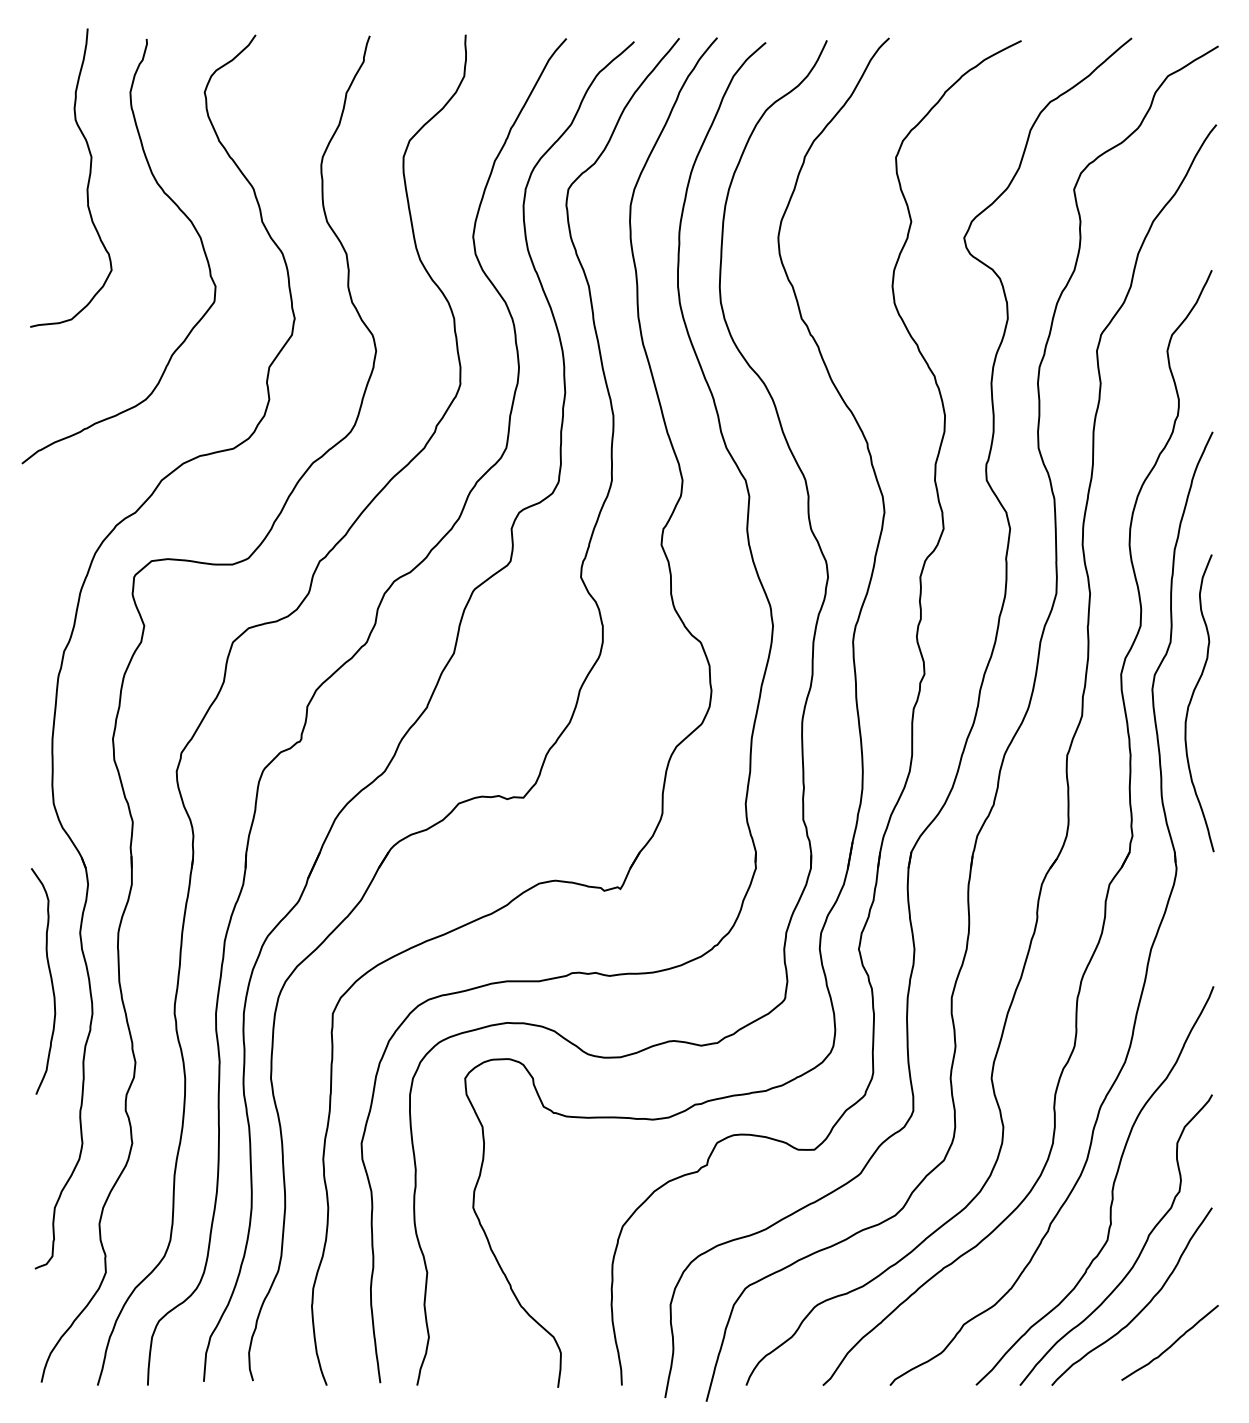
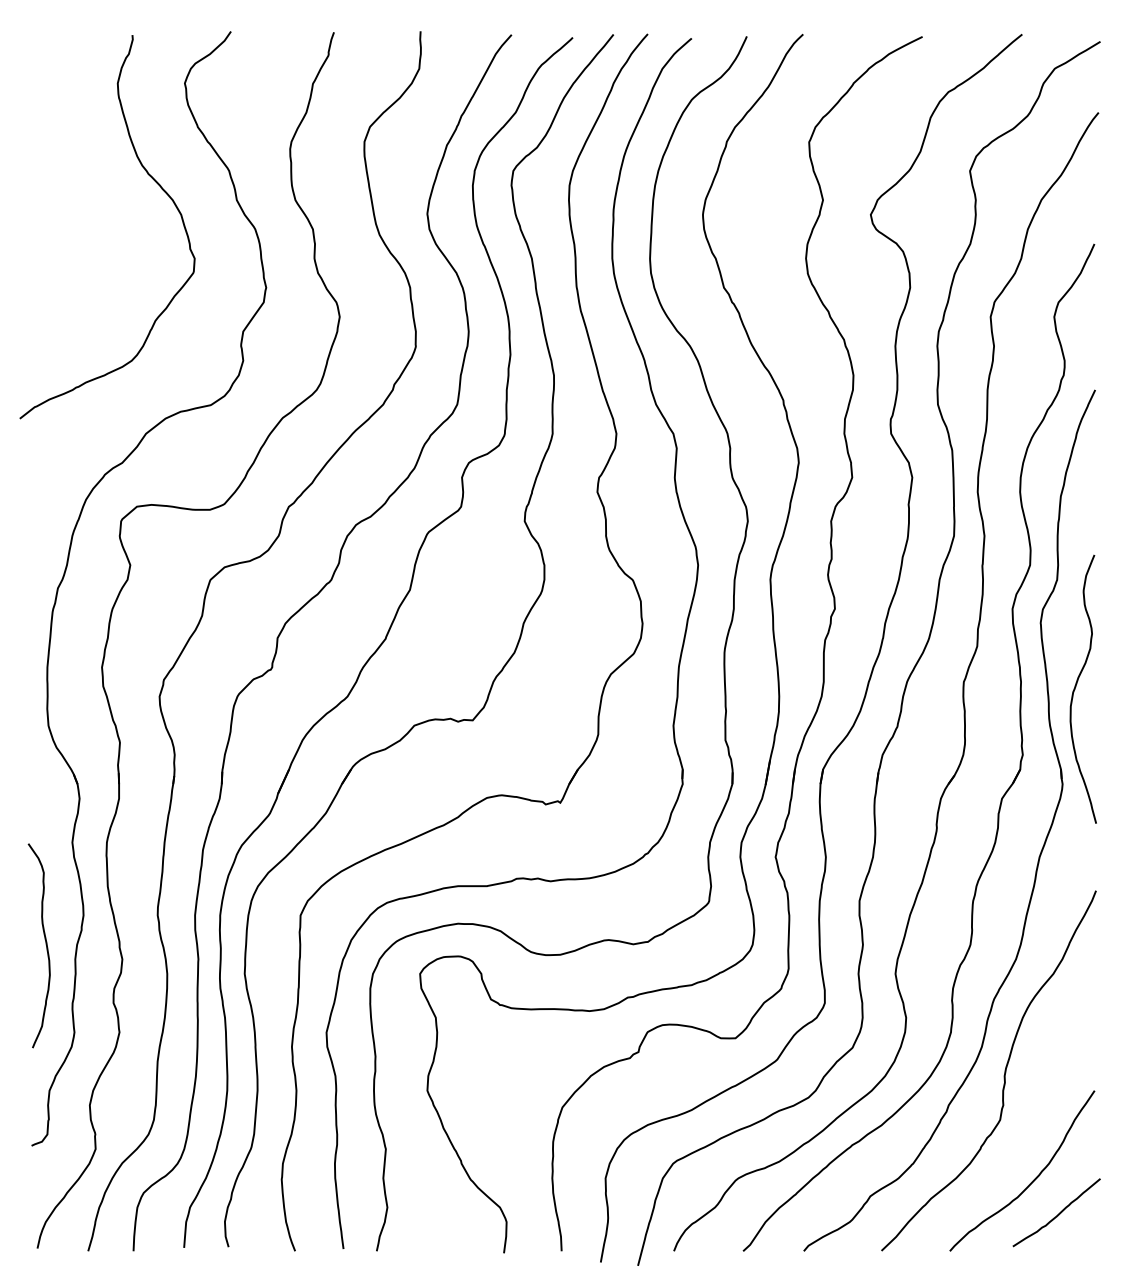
curve: (87, 182) -> (79, 164), removed
curve: (1191, 701) -> (1076, 687), moved
curve: (50, 980) -> (45, 945), moved
curve: (1140, 1251) -> (1029, 1130), removed

